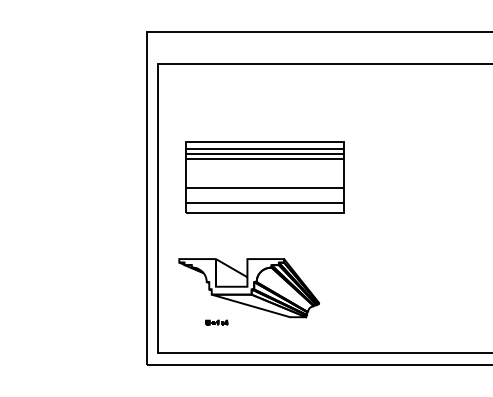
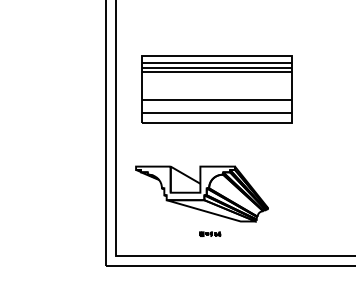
part: (216, 322) -> (209, 234), moved

